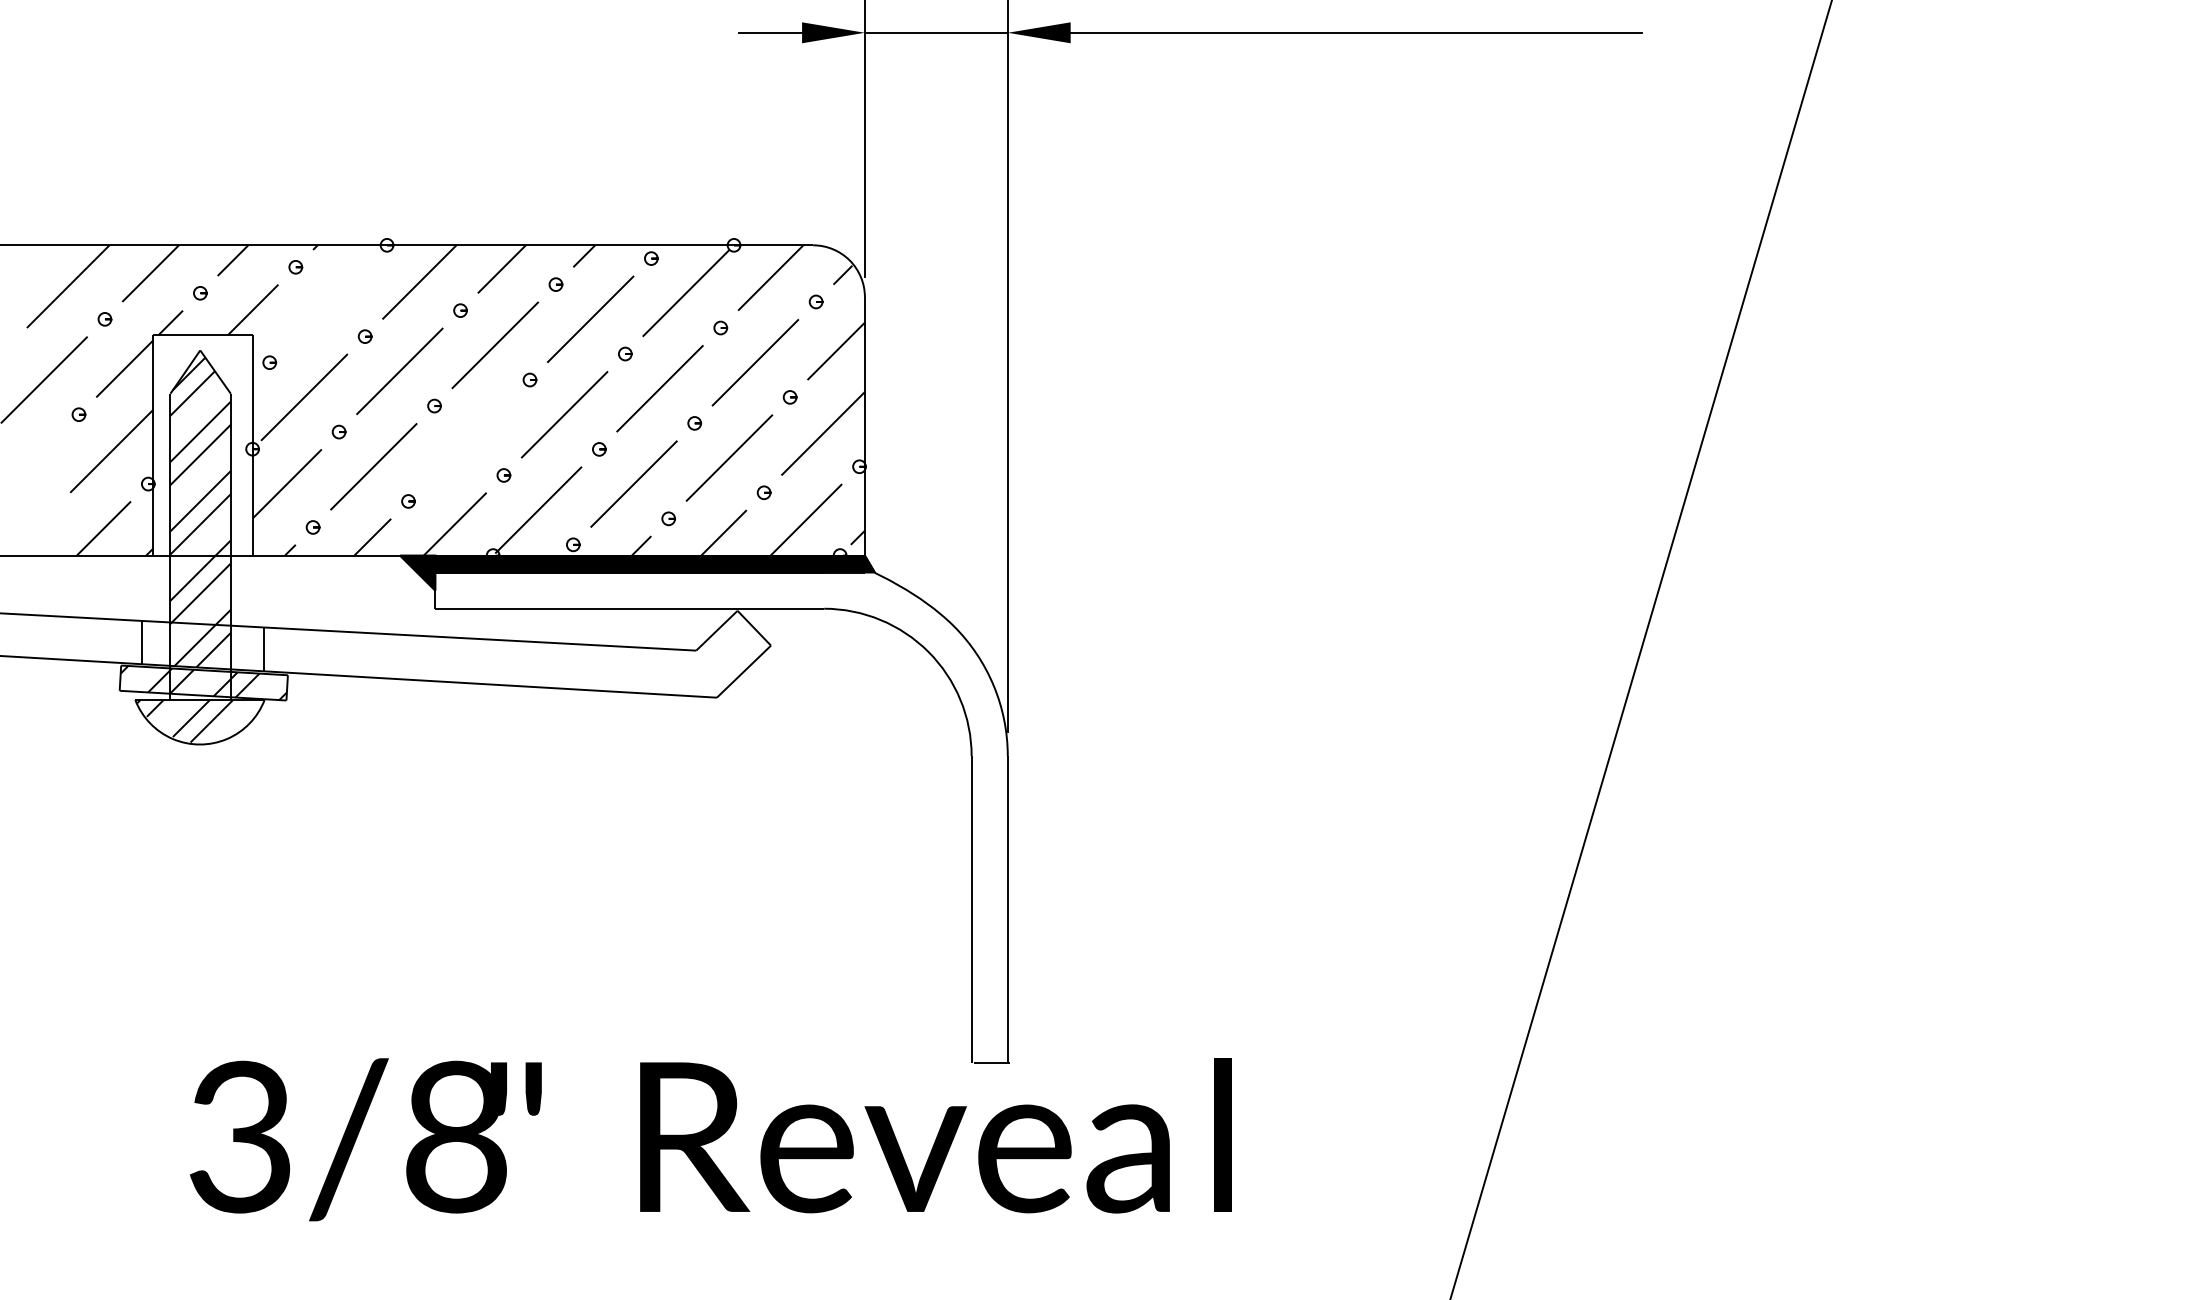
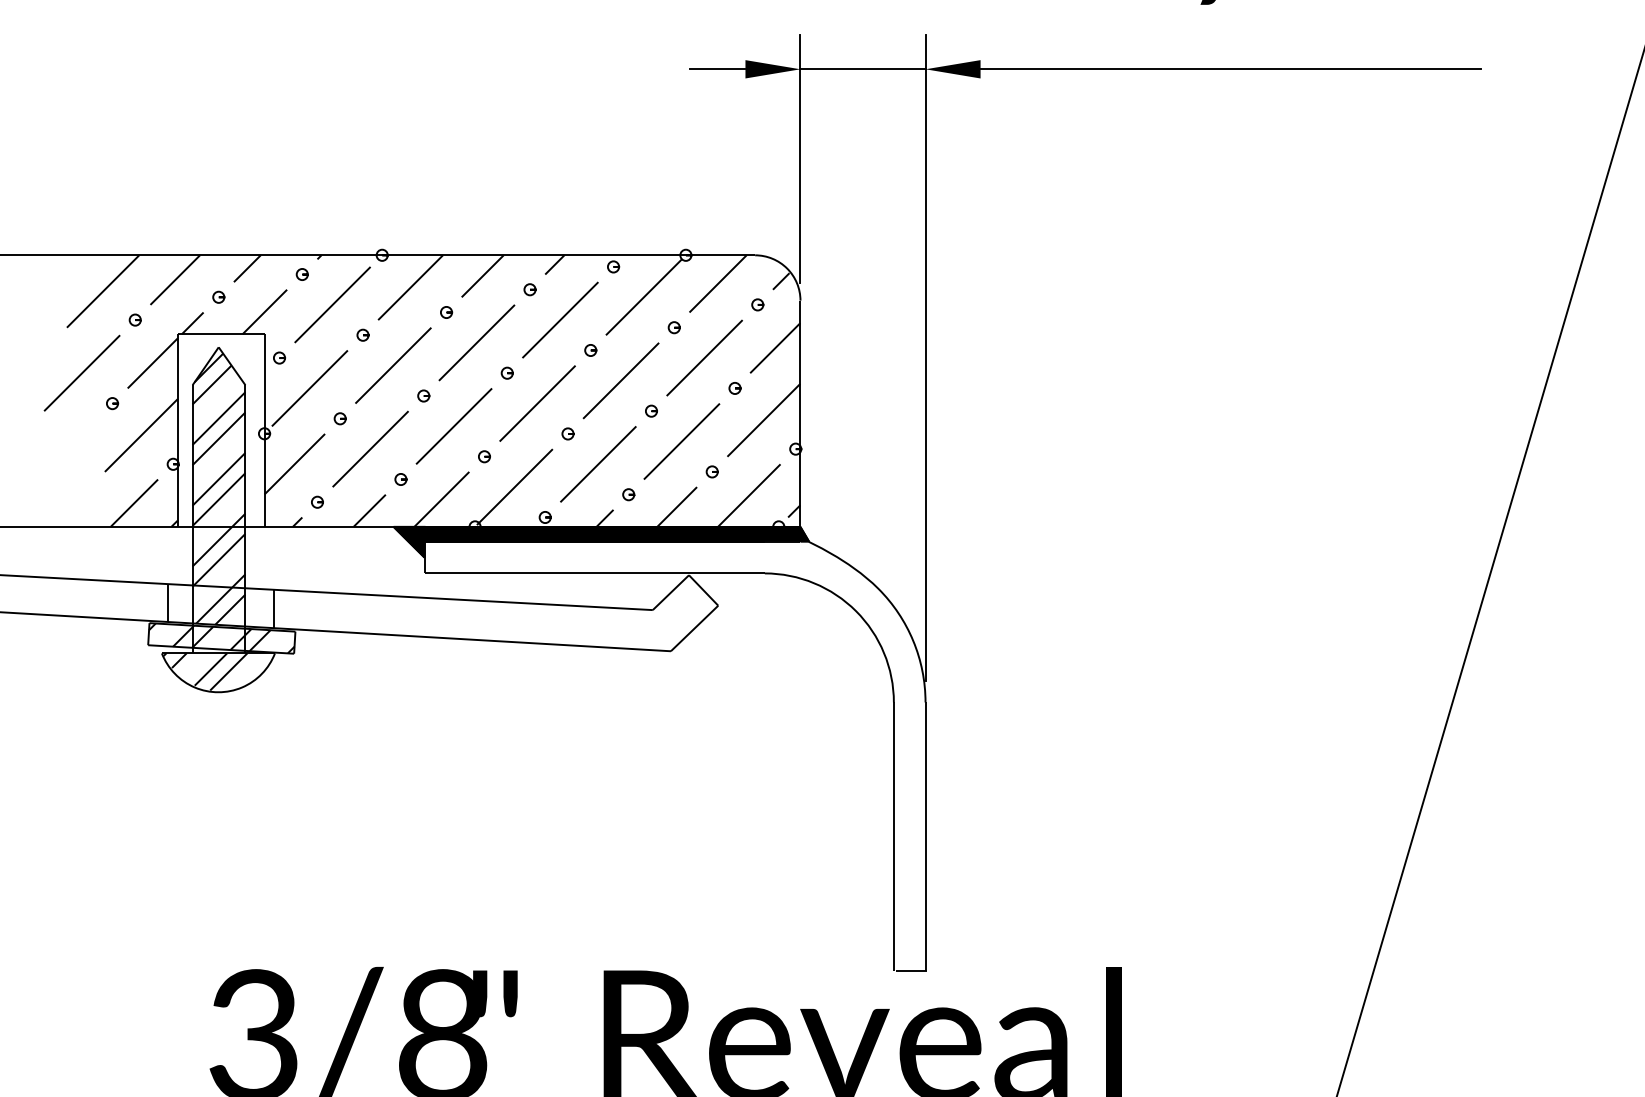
line: (330, 301) -> (332, 304), added
line: (468, 440) -> (453, 426), added

